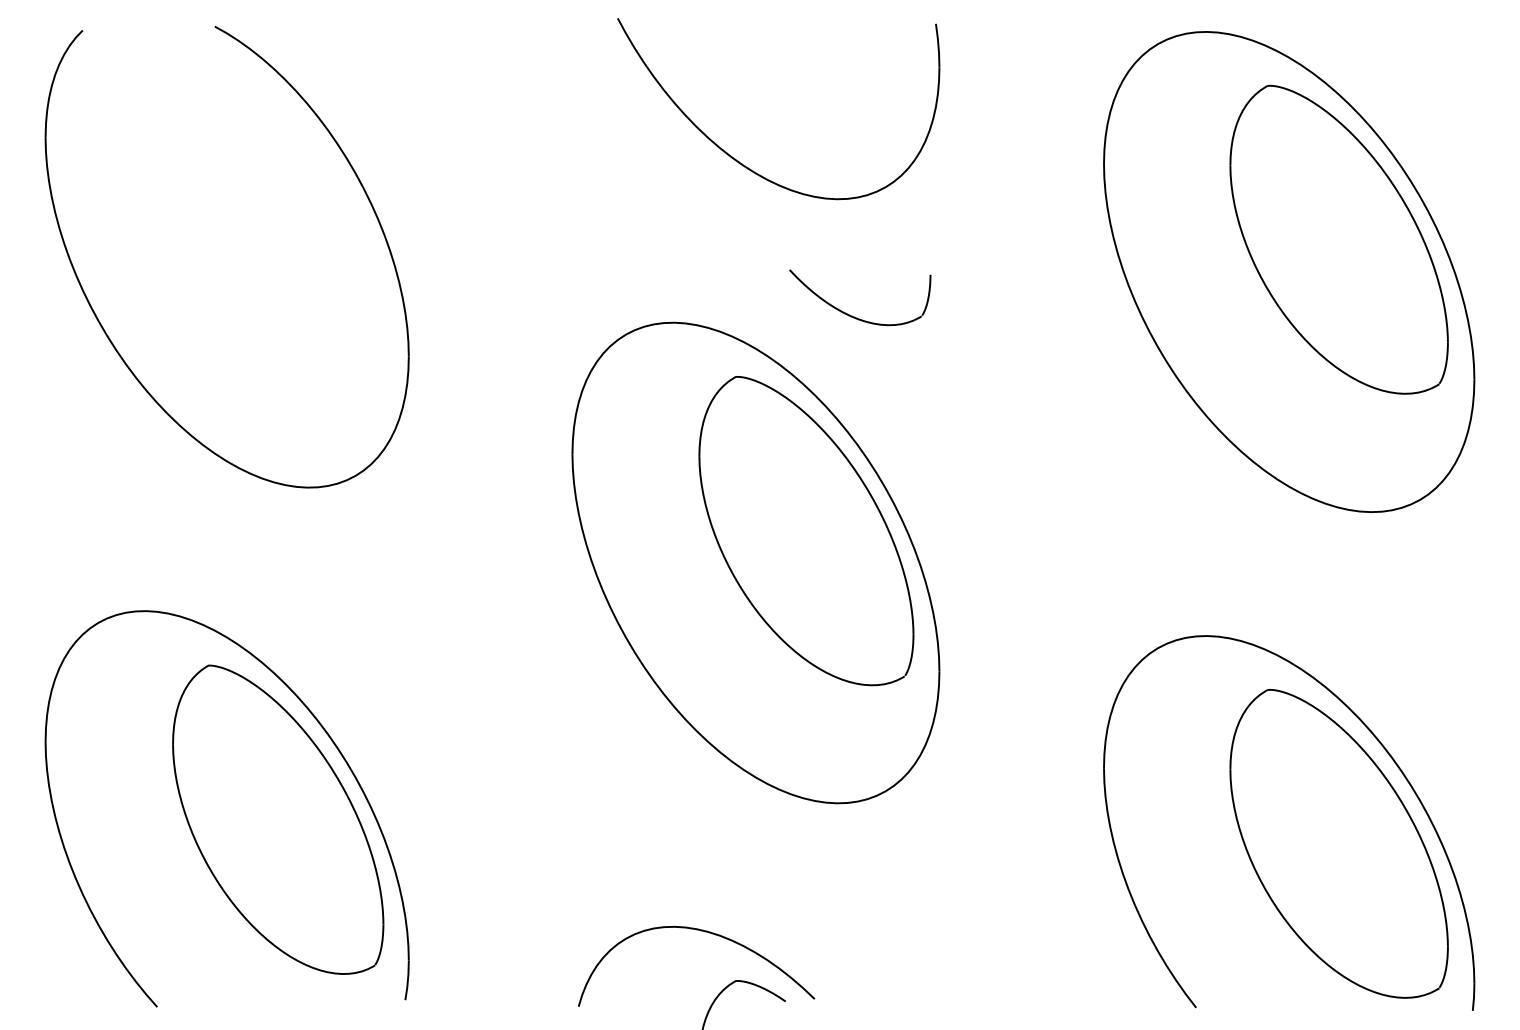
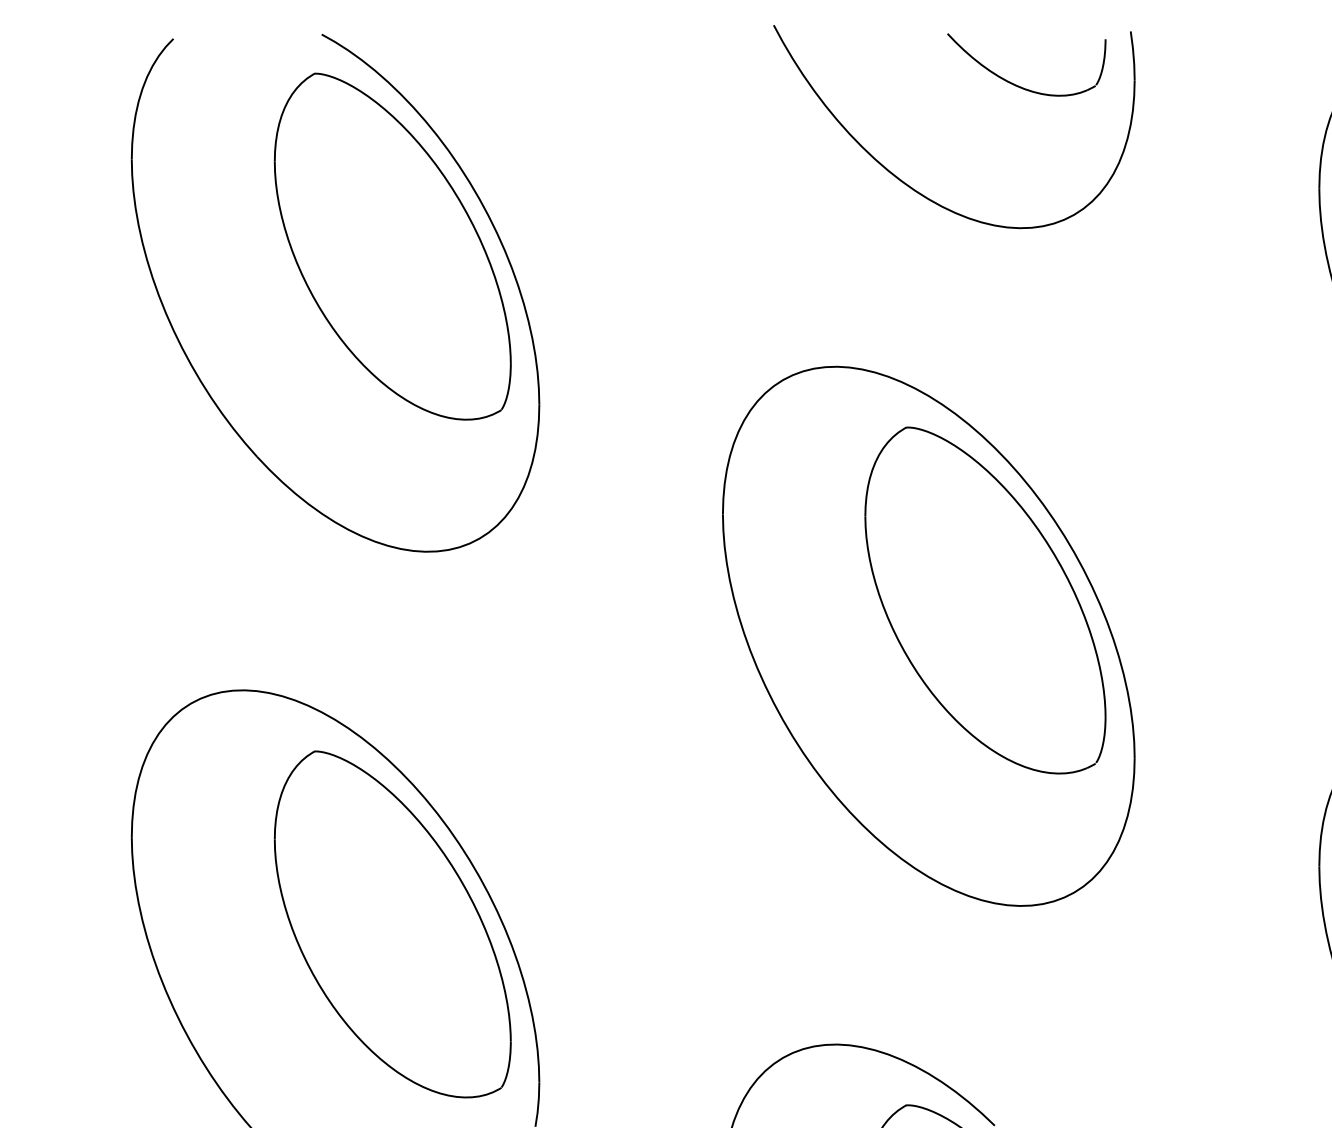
part: (278, 215) -> (393, 246), added
part: (852, 315) -> (1018, 84), moved

